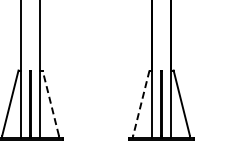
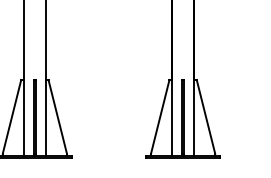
line: (50, 103) -> (57, 117), dashed -> solid
line: (141, 103) -> (160, 117), dashed -> solid

